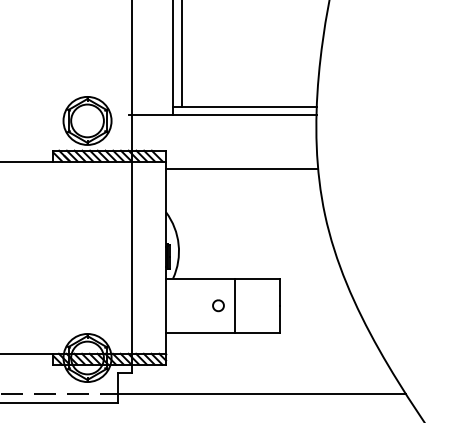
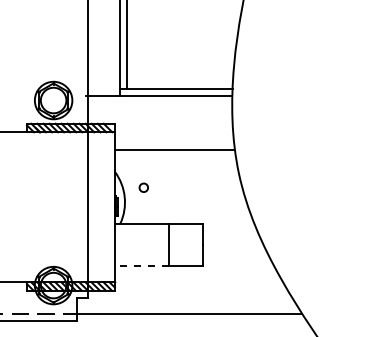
line: (241, 169) -> (173, 150), moved
part: (218, 305) -> (143, 187), moved
line: (200, 333) -> (141, 266), solid -> dashed

